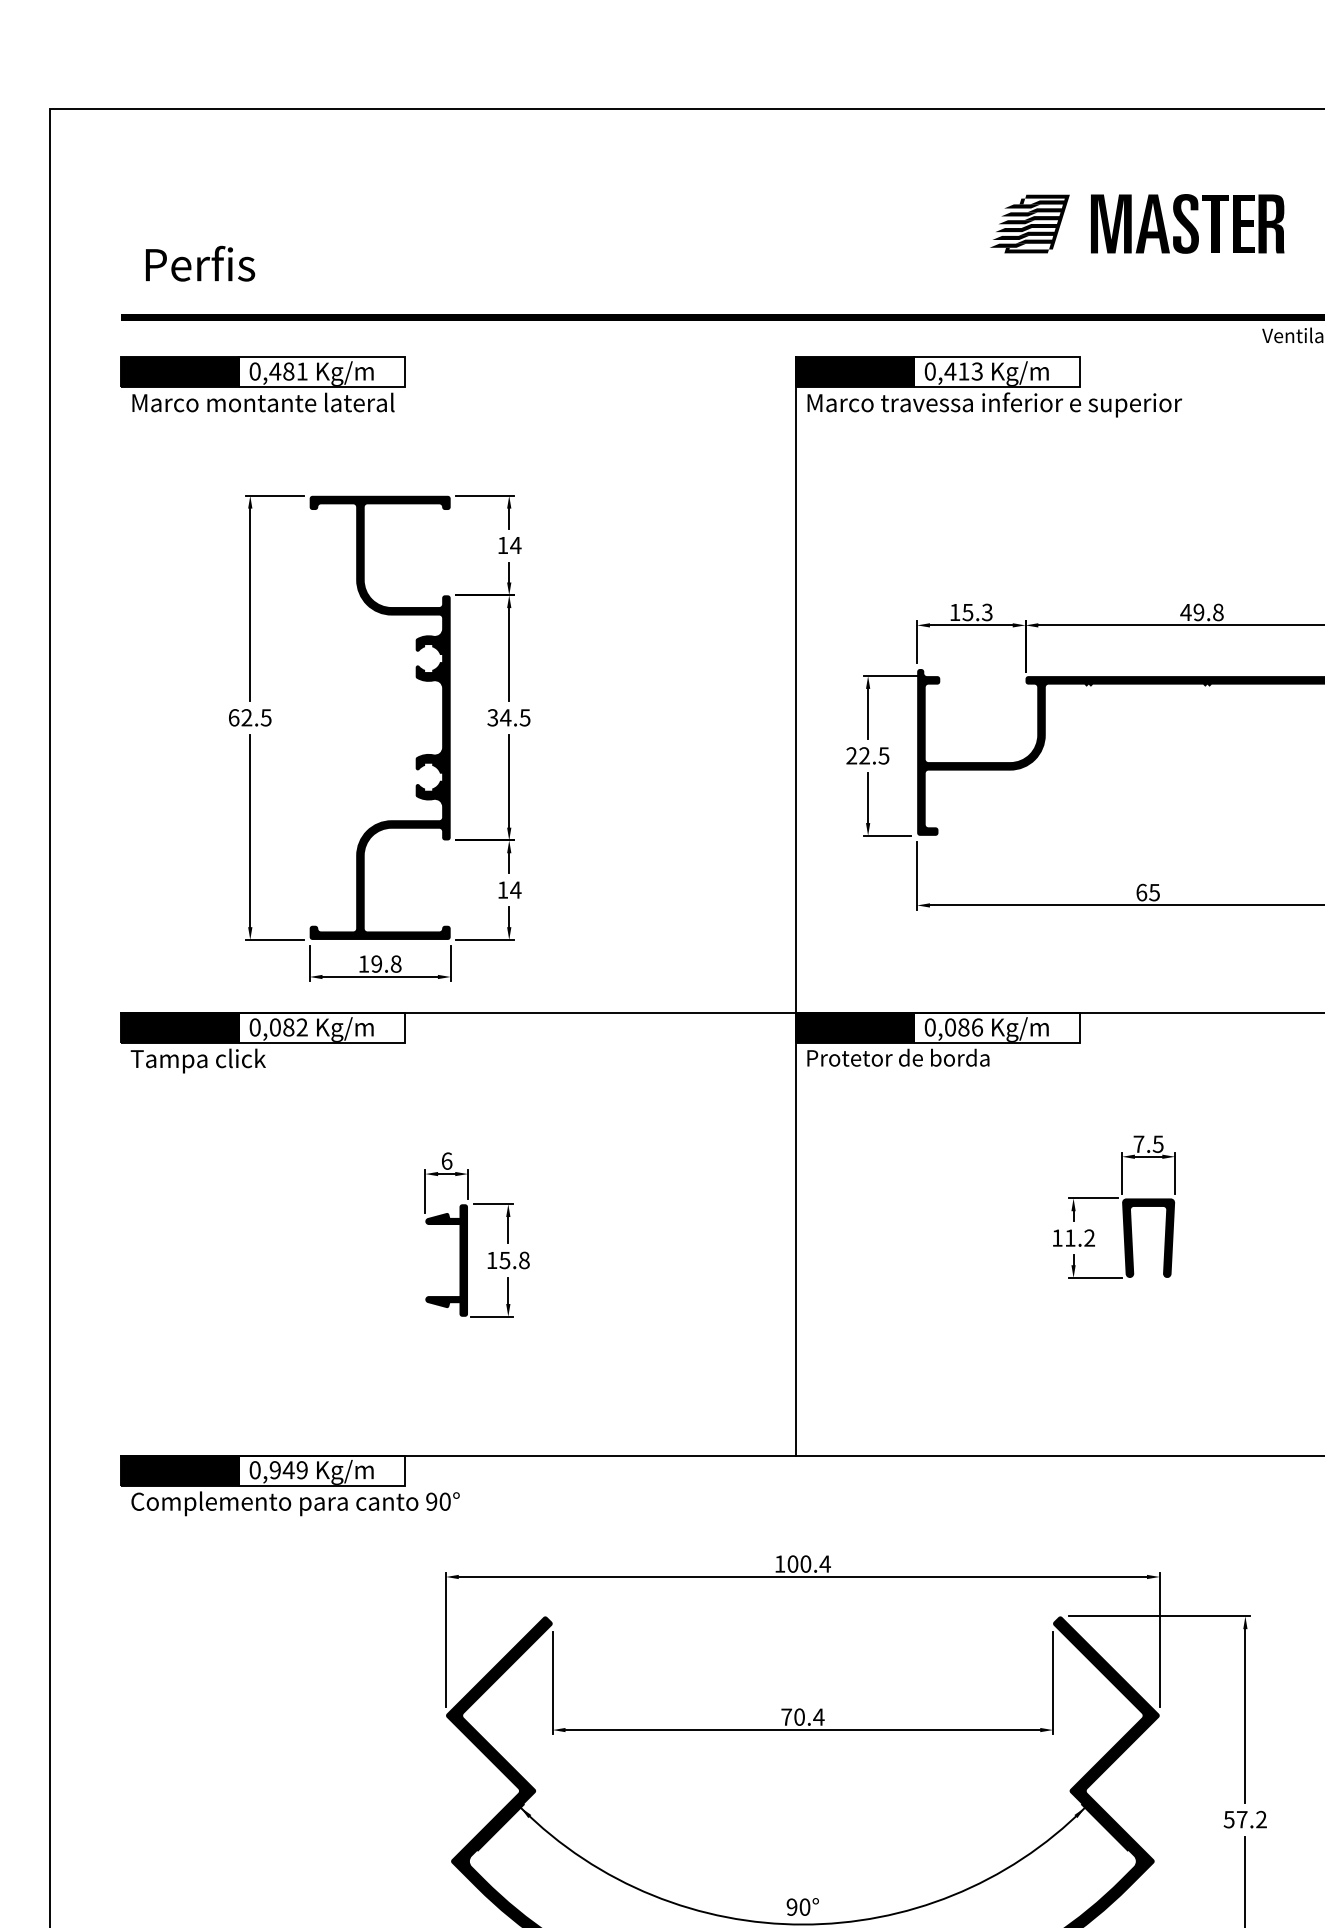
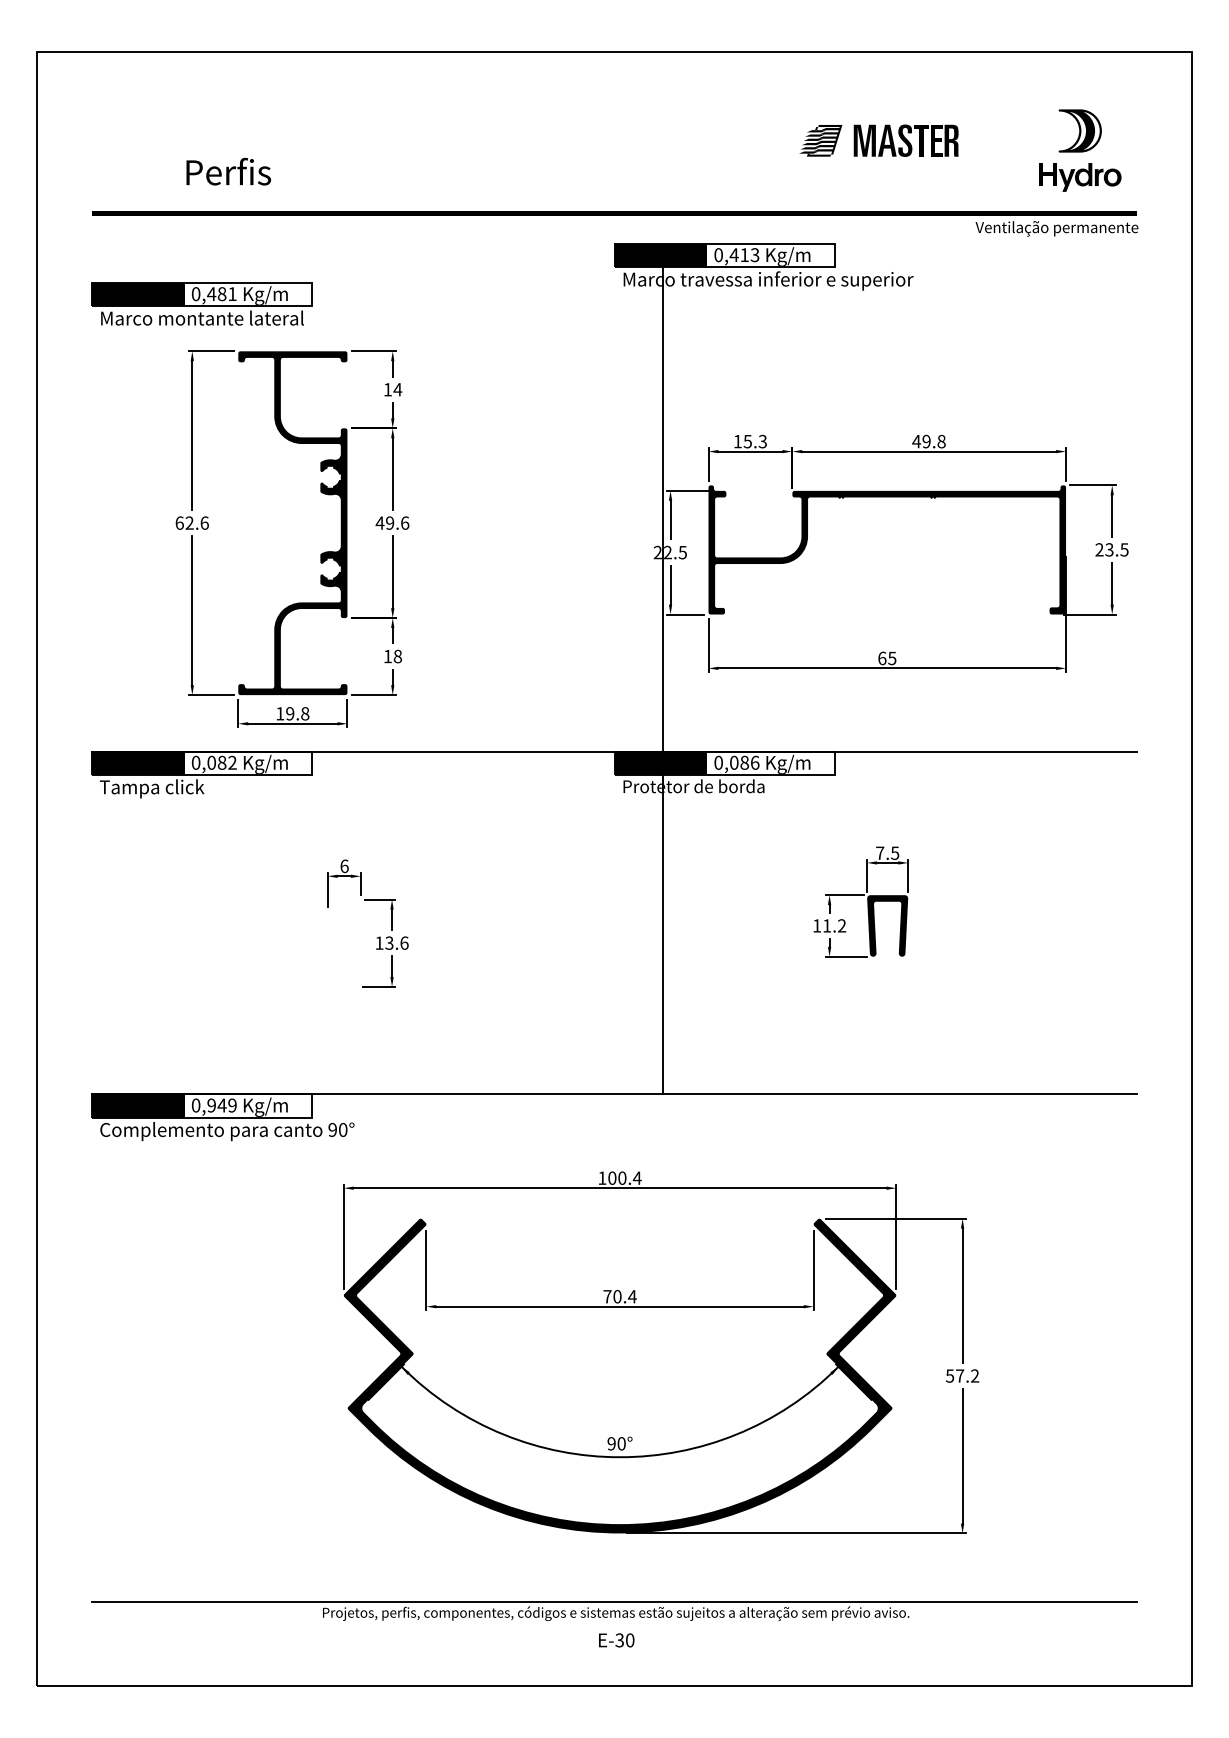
part: (1136, 223) -> (878, 140), size x0.7
text: (200, 263) -> (228, 171), moved
part: (262, 383) -> (201, 303), moved
text: (266, 716) -> (204, 522), 62.5 -> 62.6
text: (508, 716) -> (392, 522), 34.5 -> 49.6
text: (515, 890) -> (397, 656), 14 -> 18
line: (795, 905) -> (662, 668), moved
fill: (445, 1259) -> (343, 942), removed
text: (514, 1259) -> (396, 942), 15.8 -> 13.6

